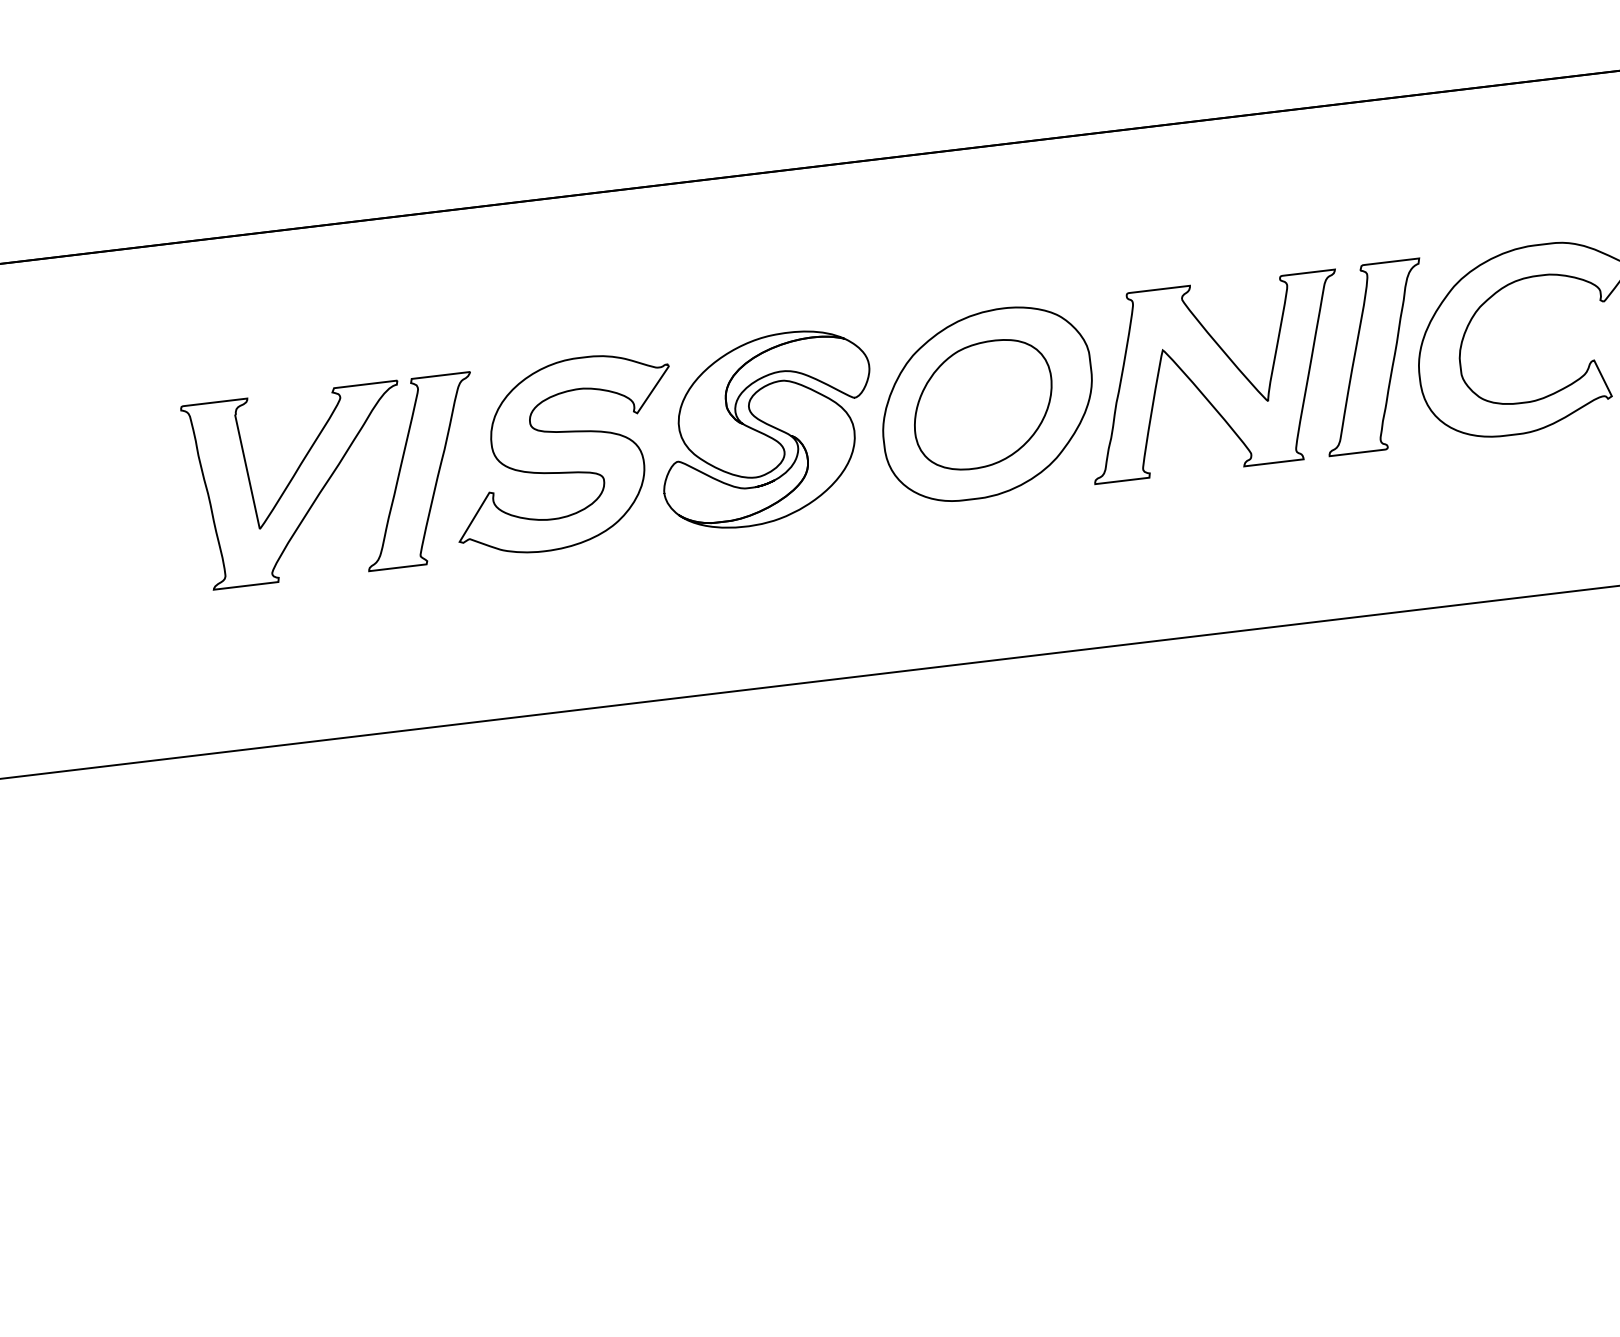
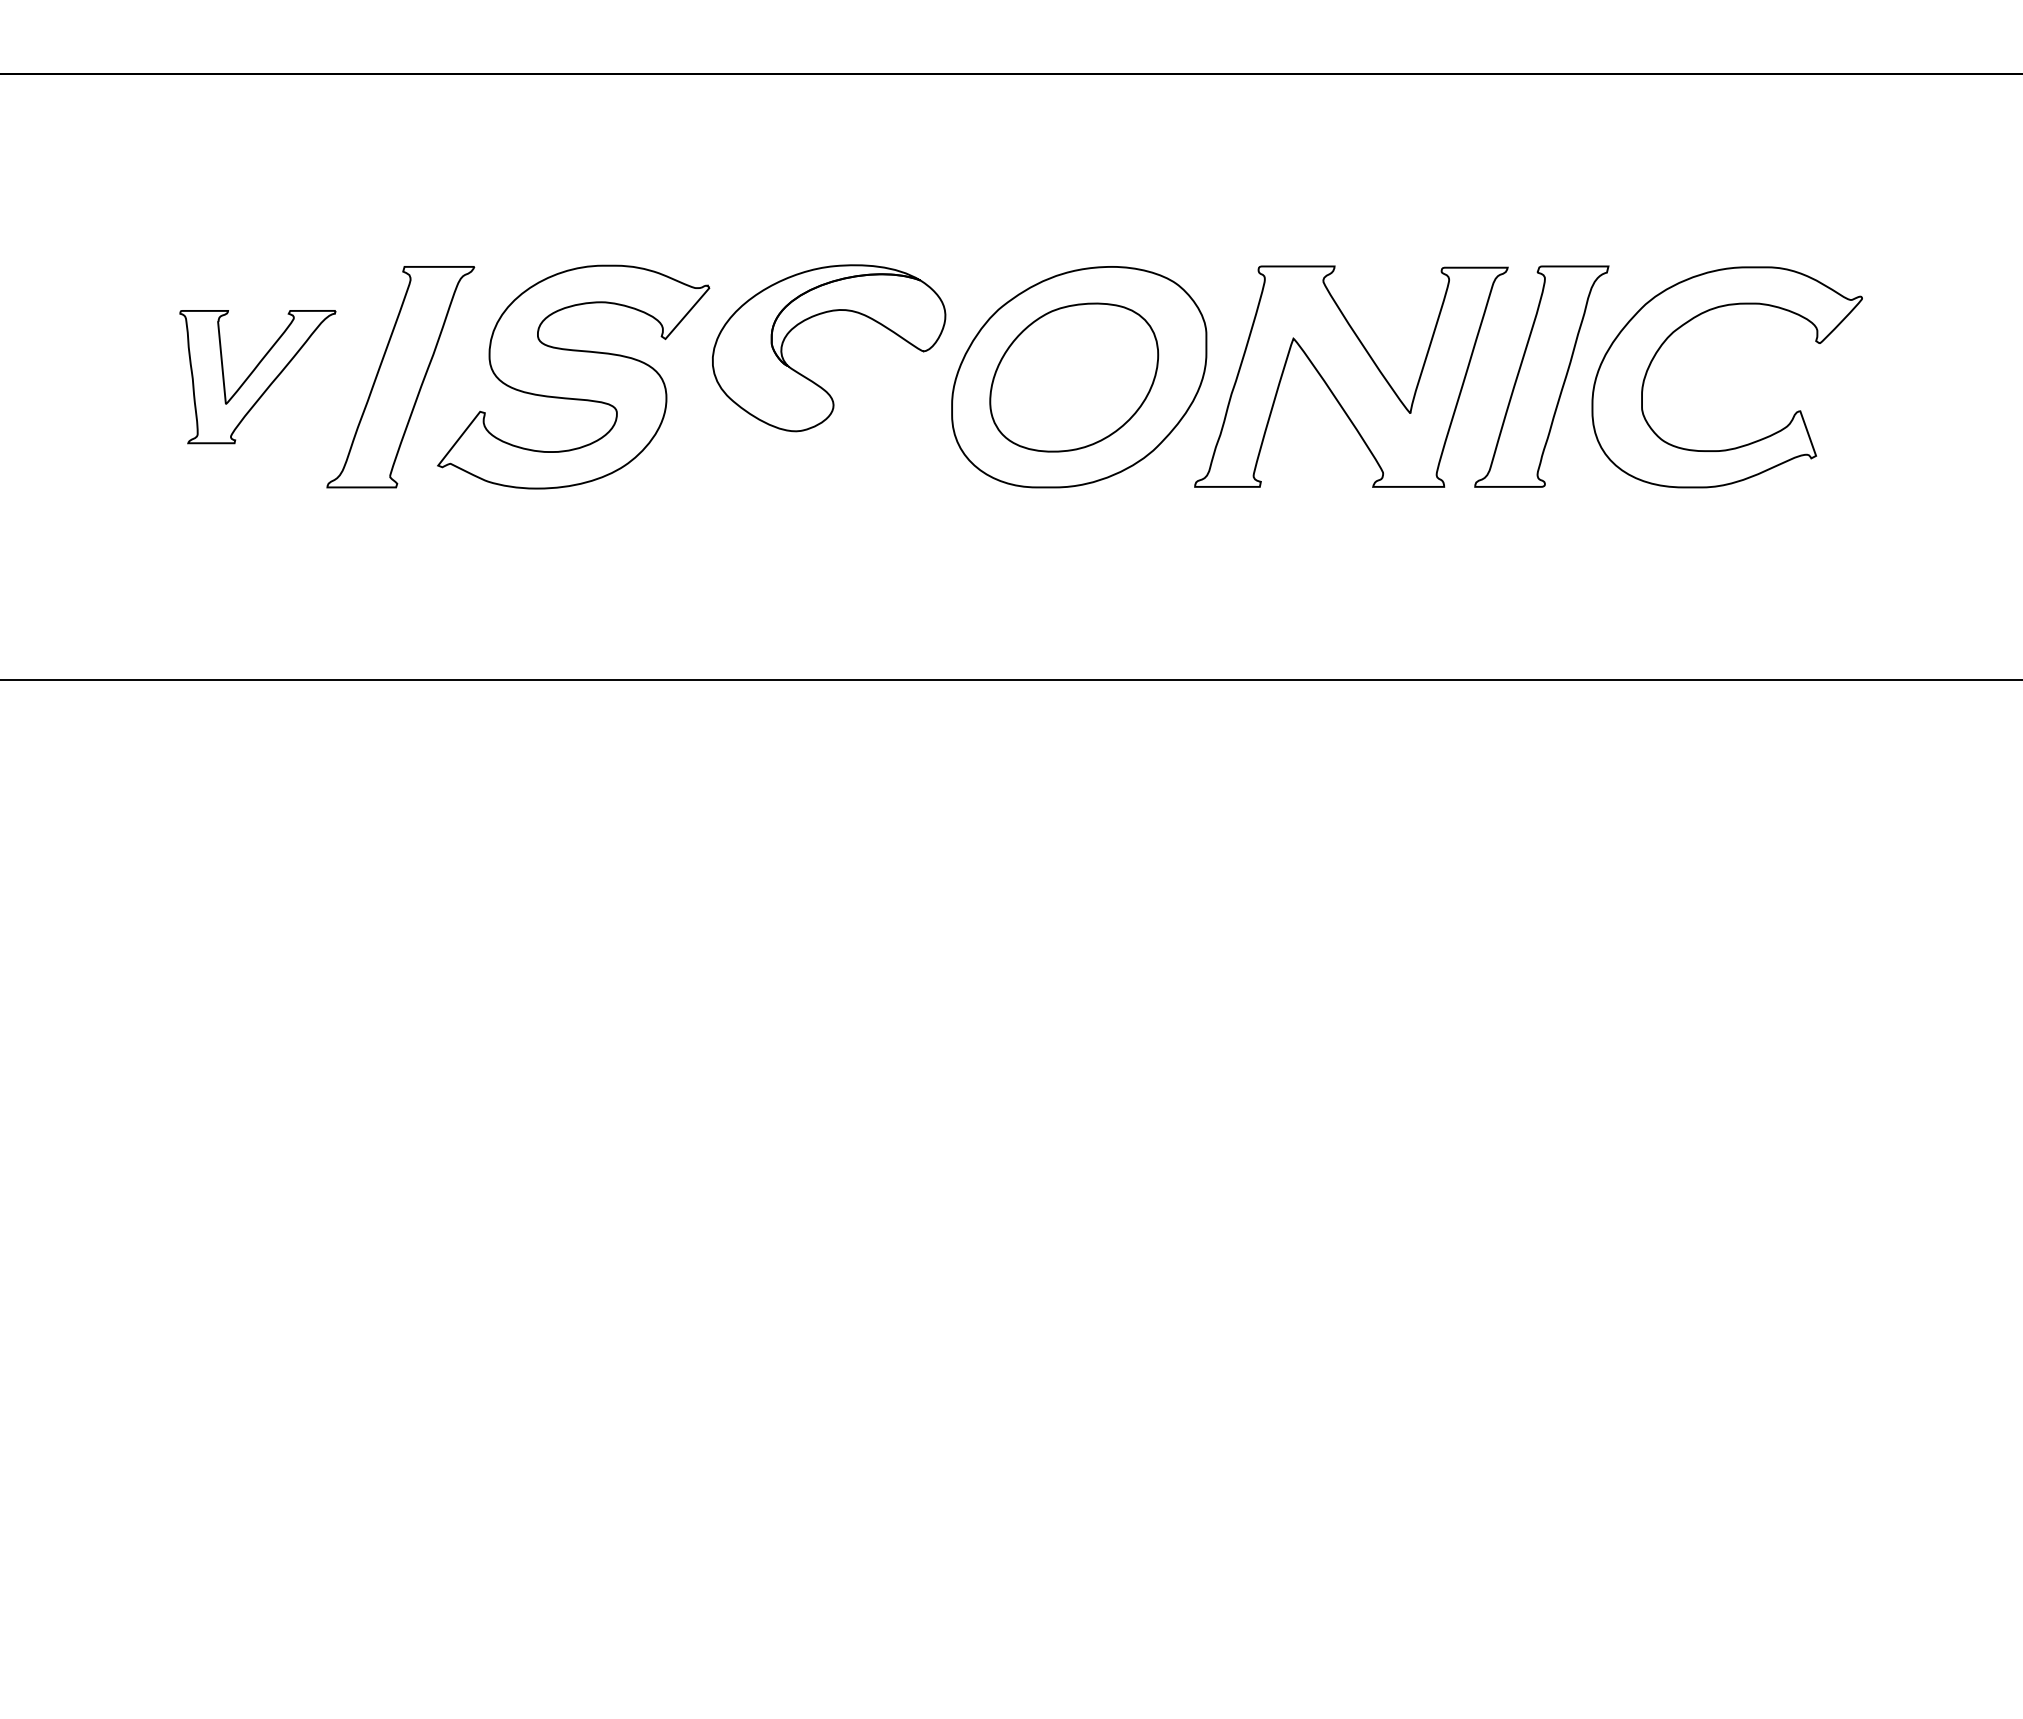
part: (770, 480) -> (813, 437), removed
part: (299, 485) -> (257, 376), size x0.6

